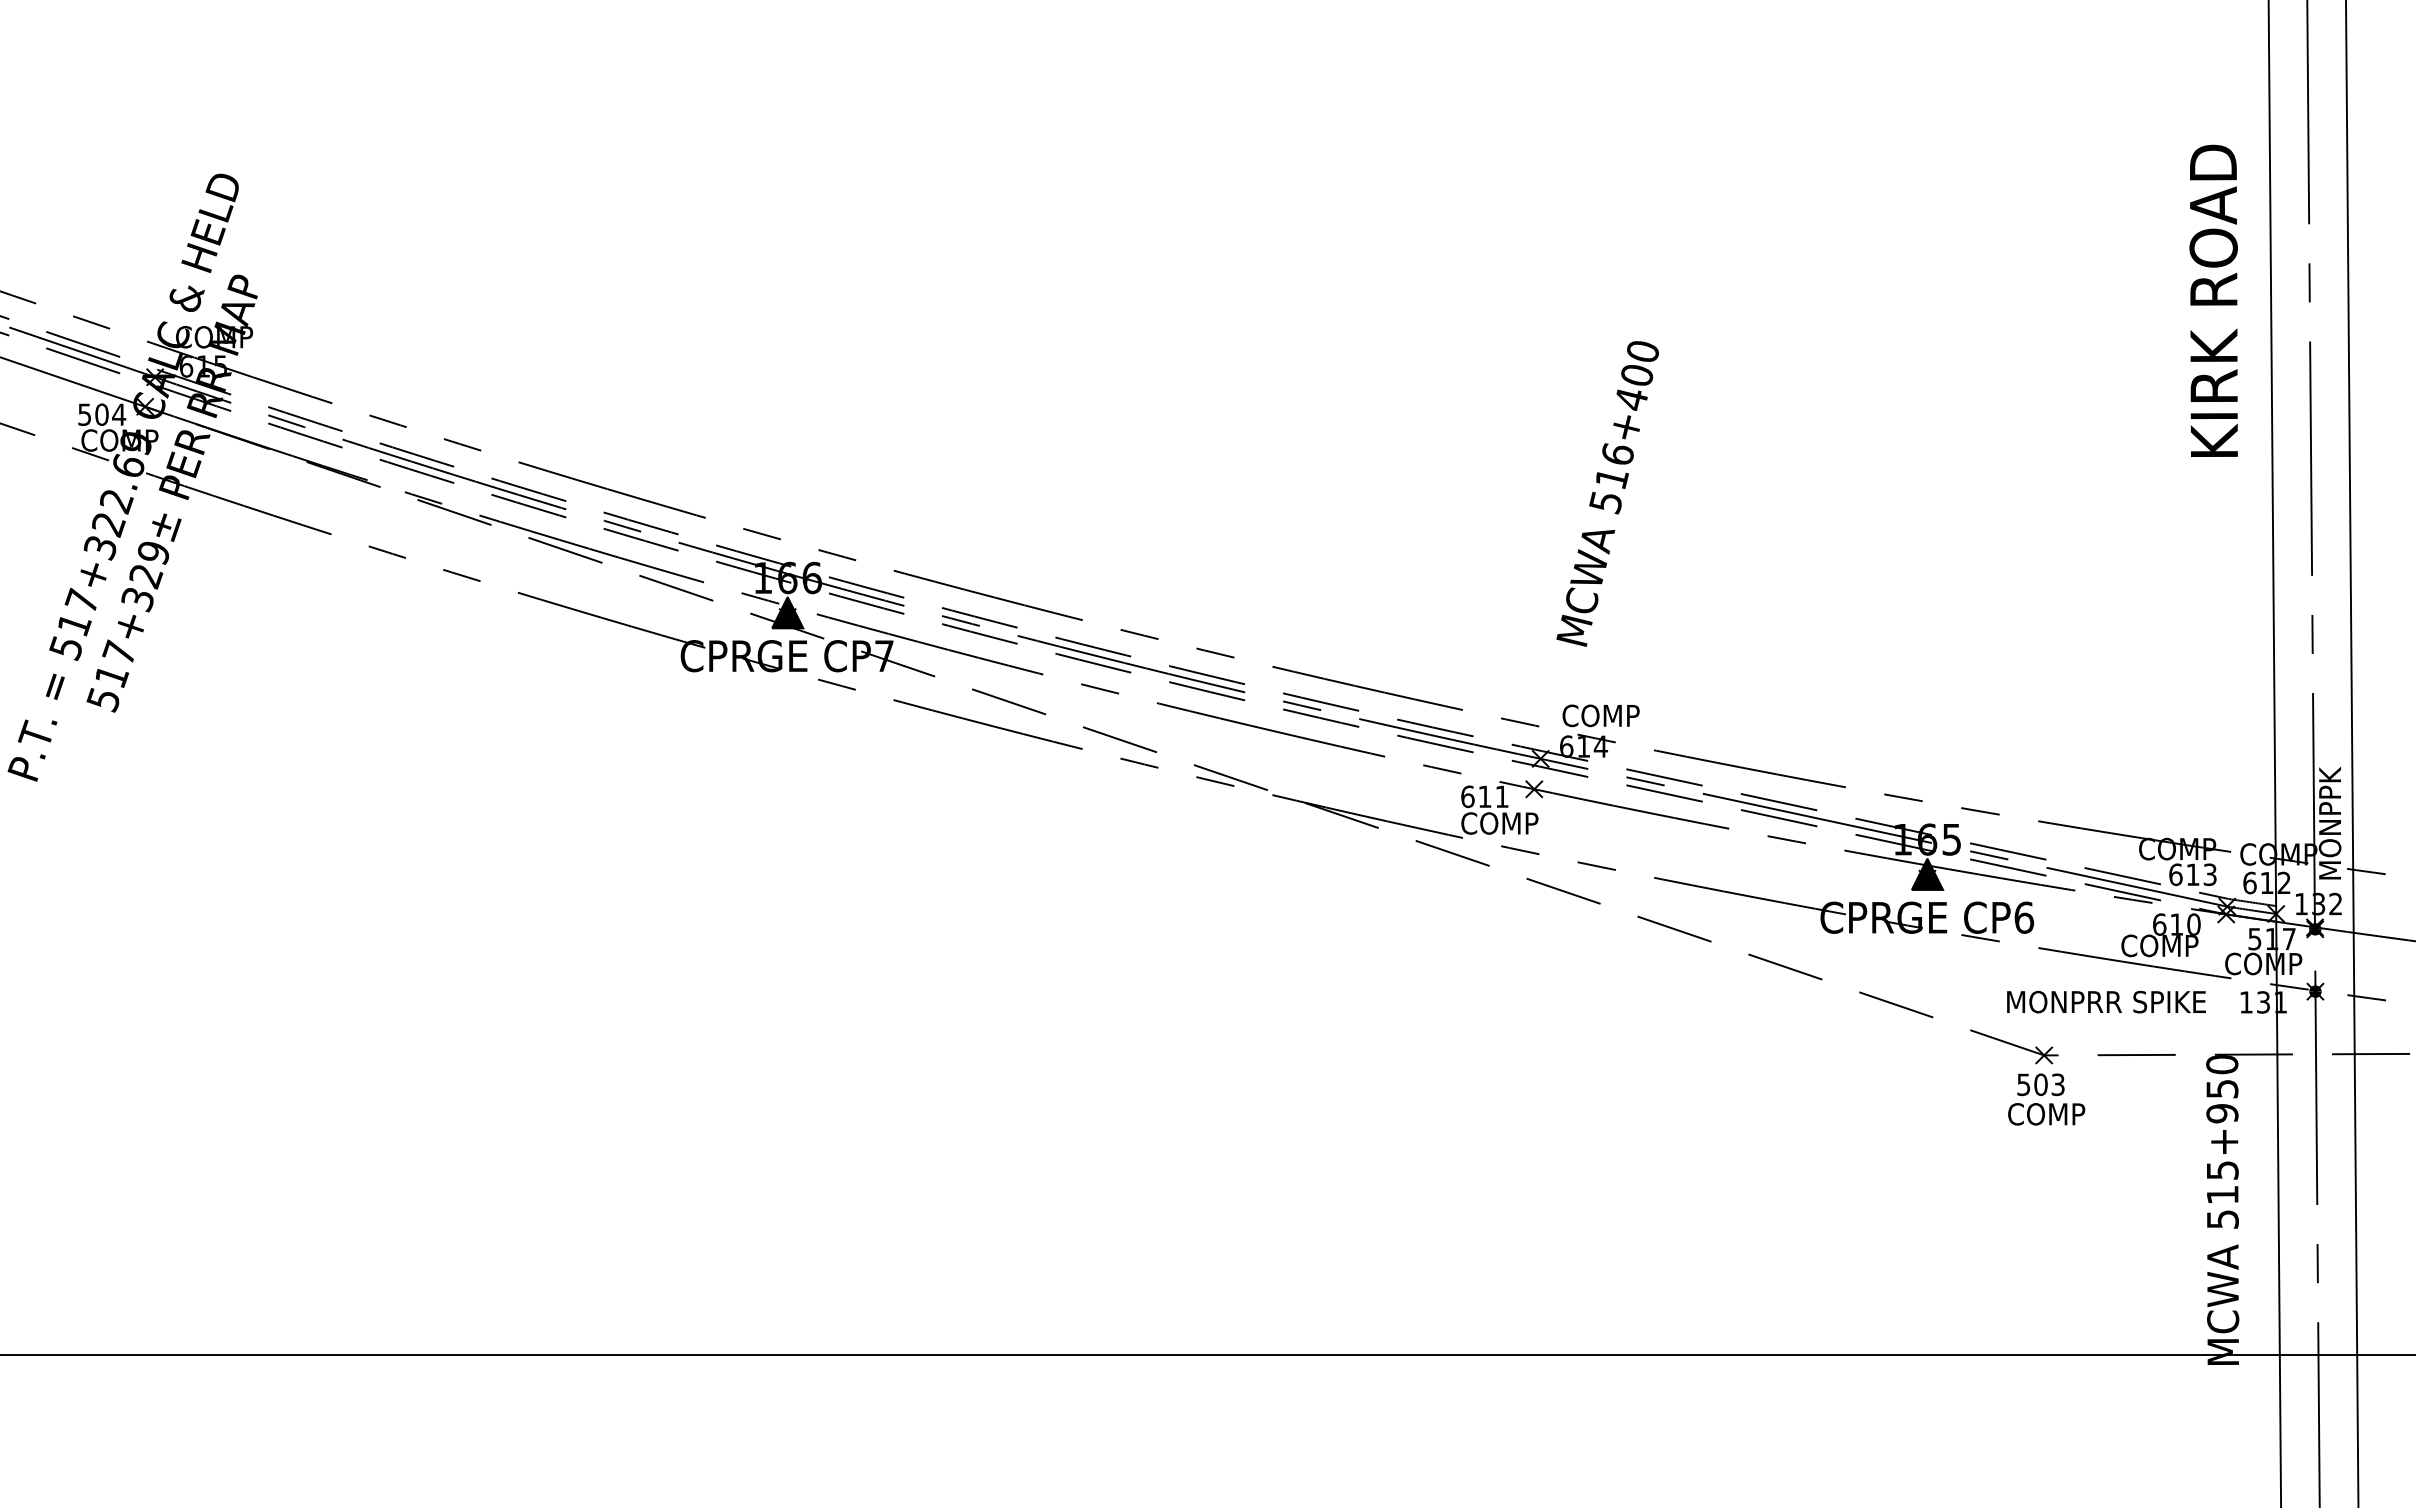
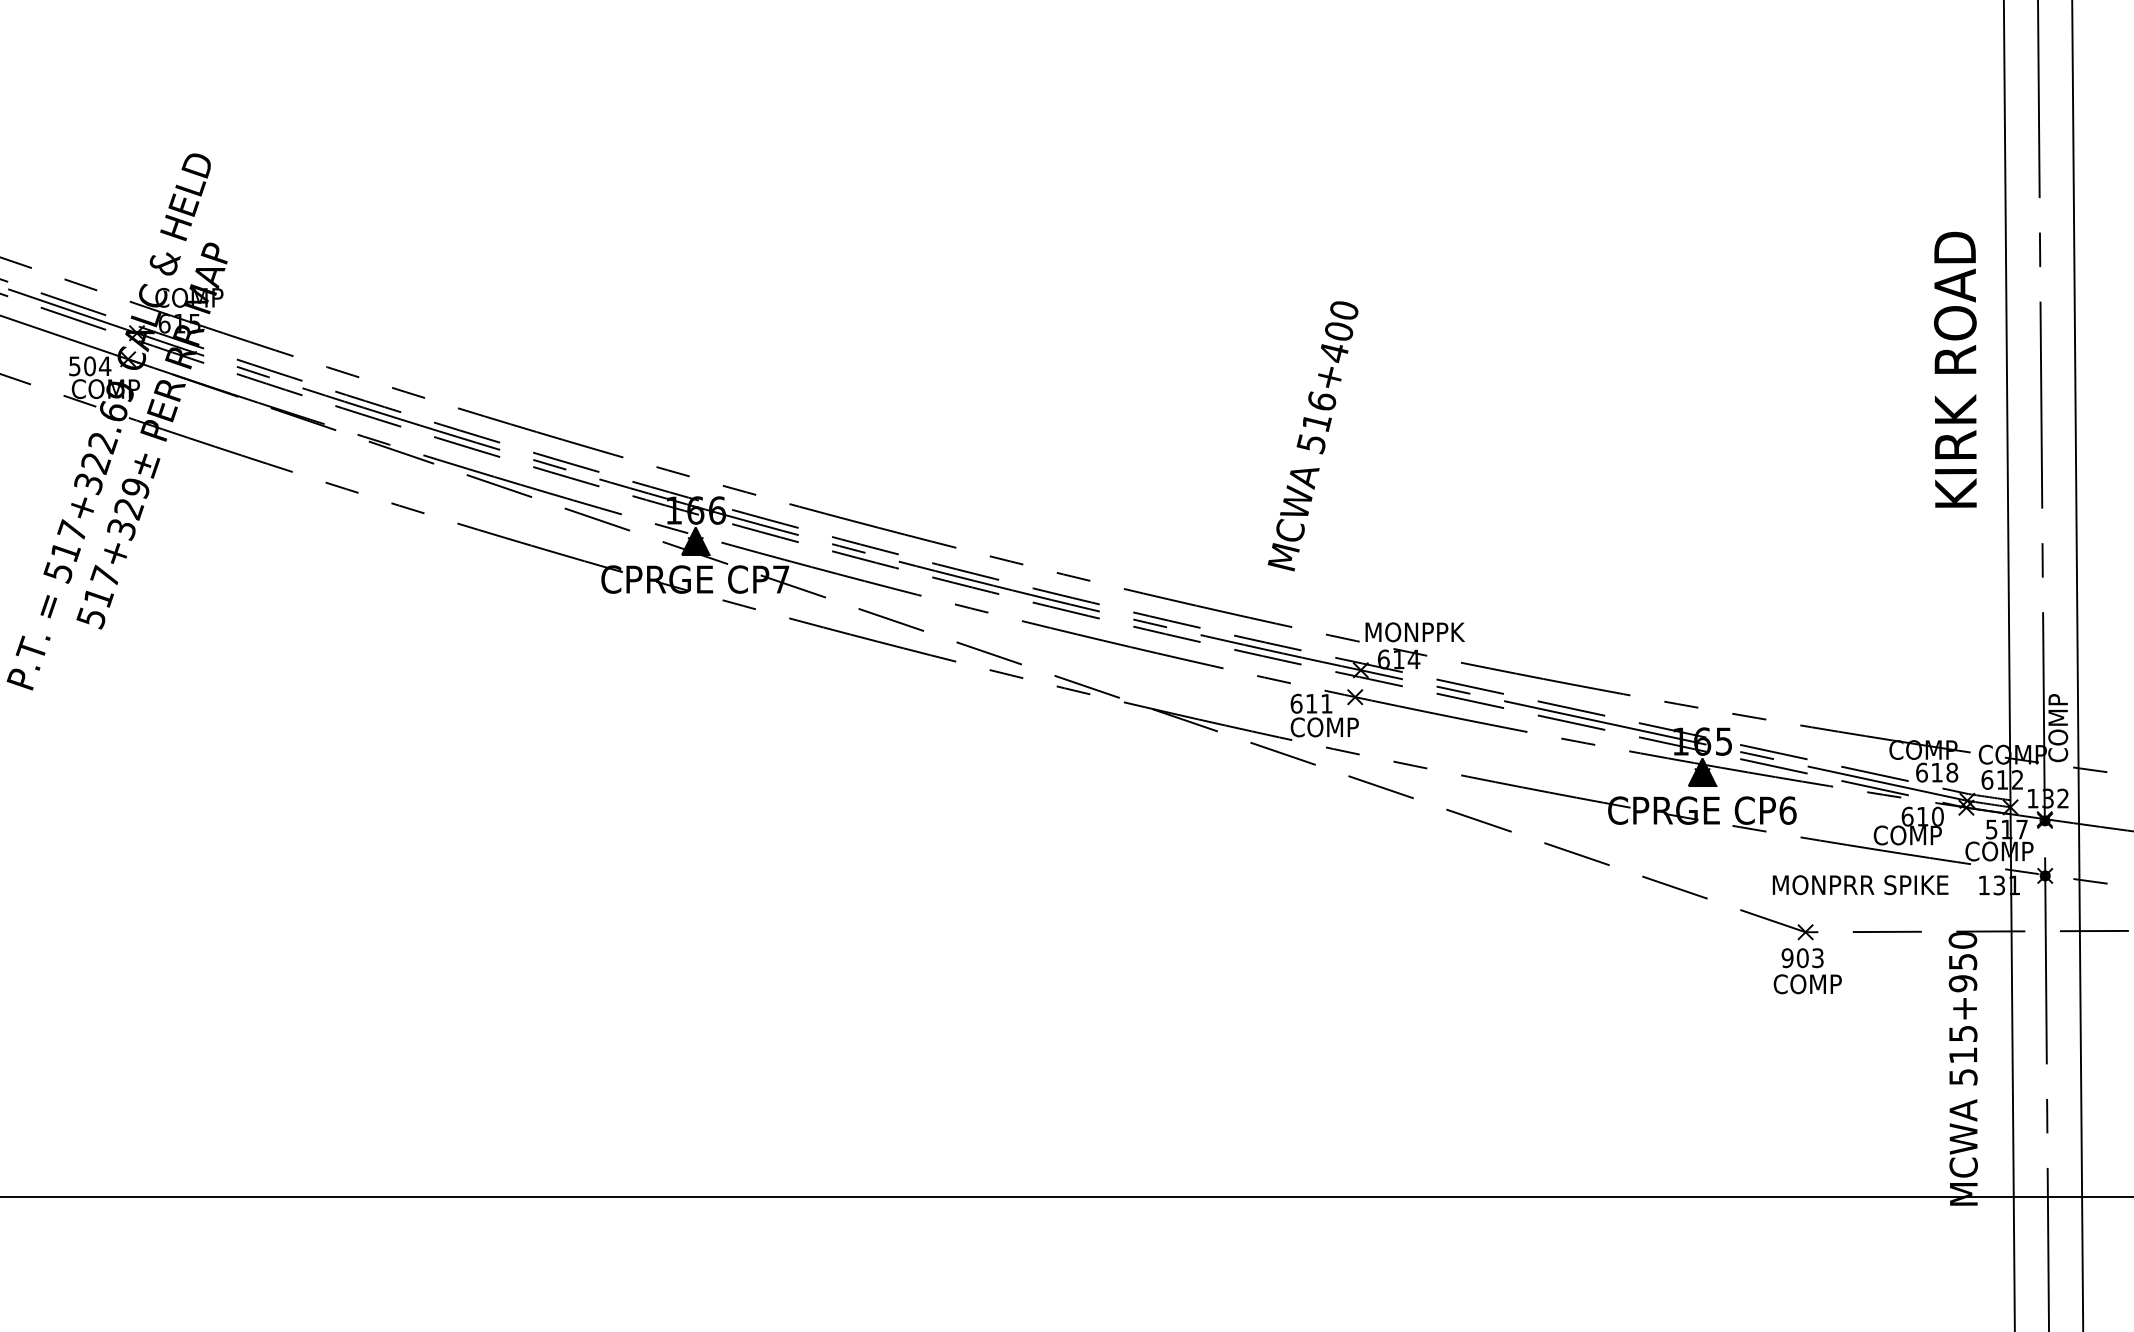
text: (2213, 300) -> (1955, 369), moved
text: (1607, 494) -> (1312, 436), moved
text: (1601, 716) -> (1414, 632), COMP -> MONPPK
text: (2330, 822) -> (2058, 726), MONPPK -> COMP
text: (2210, 874) -> (1952, 772), 613 -> 618
text: (2023, 1084) -> (1787, 957), 503 -> 903

